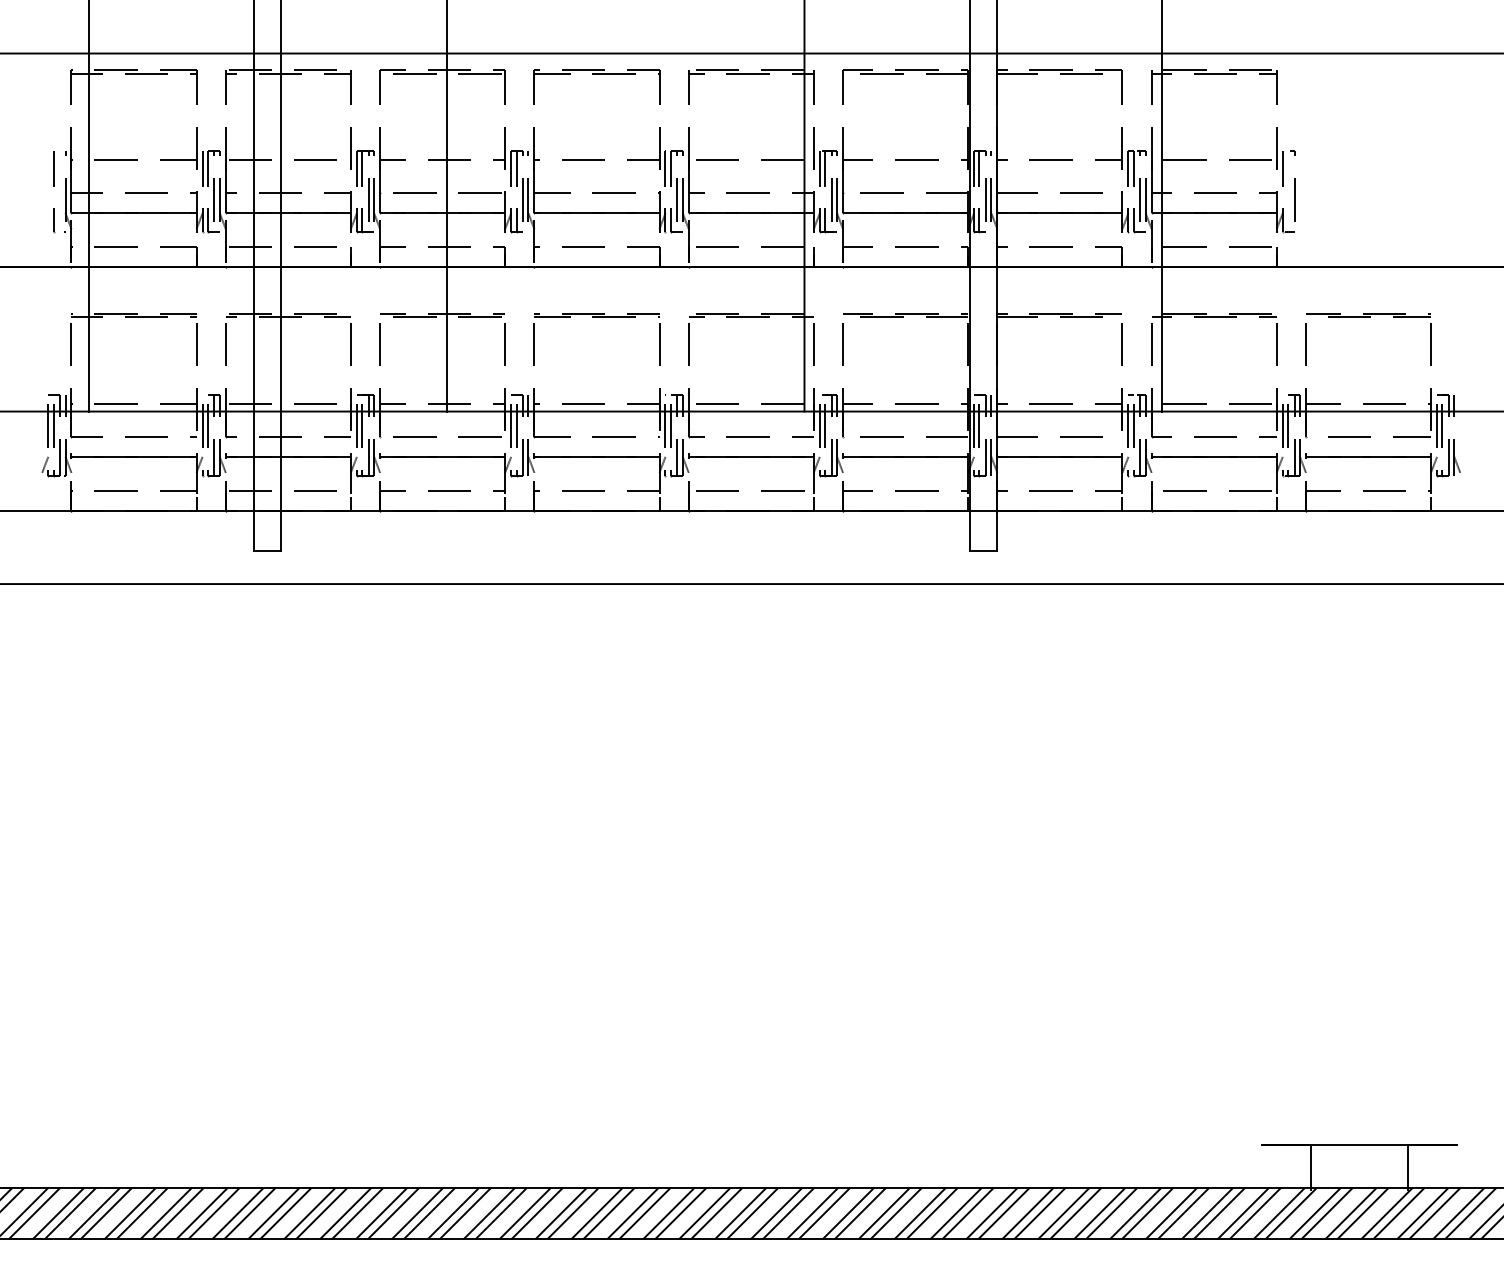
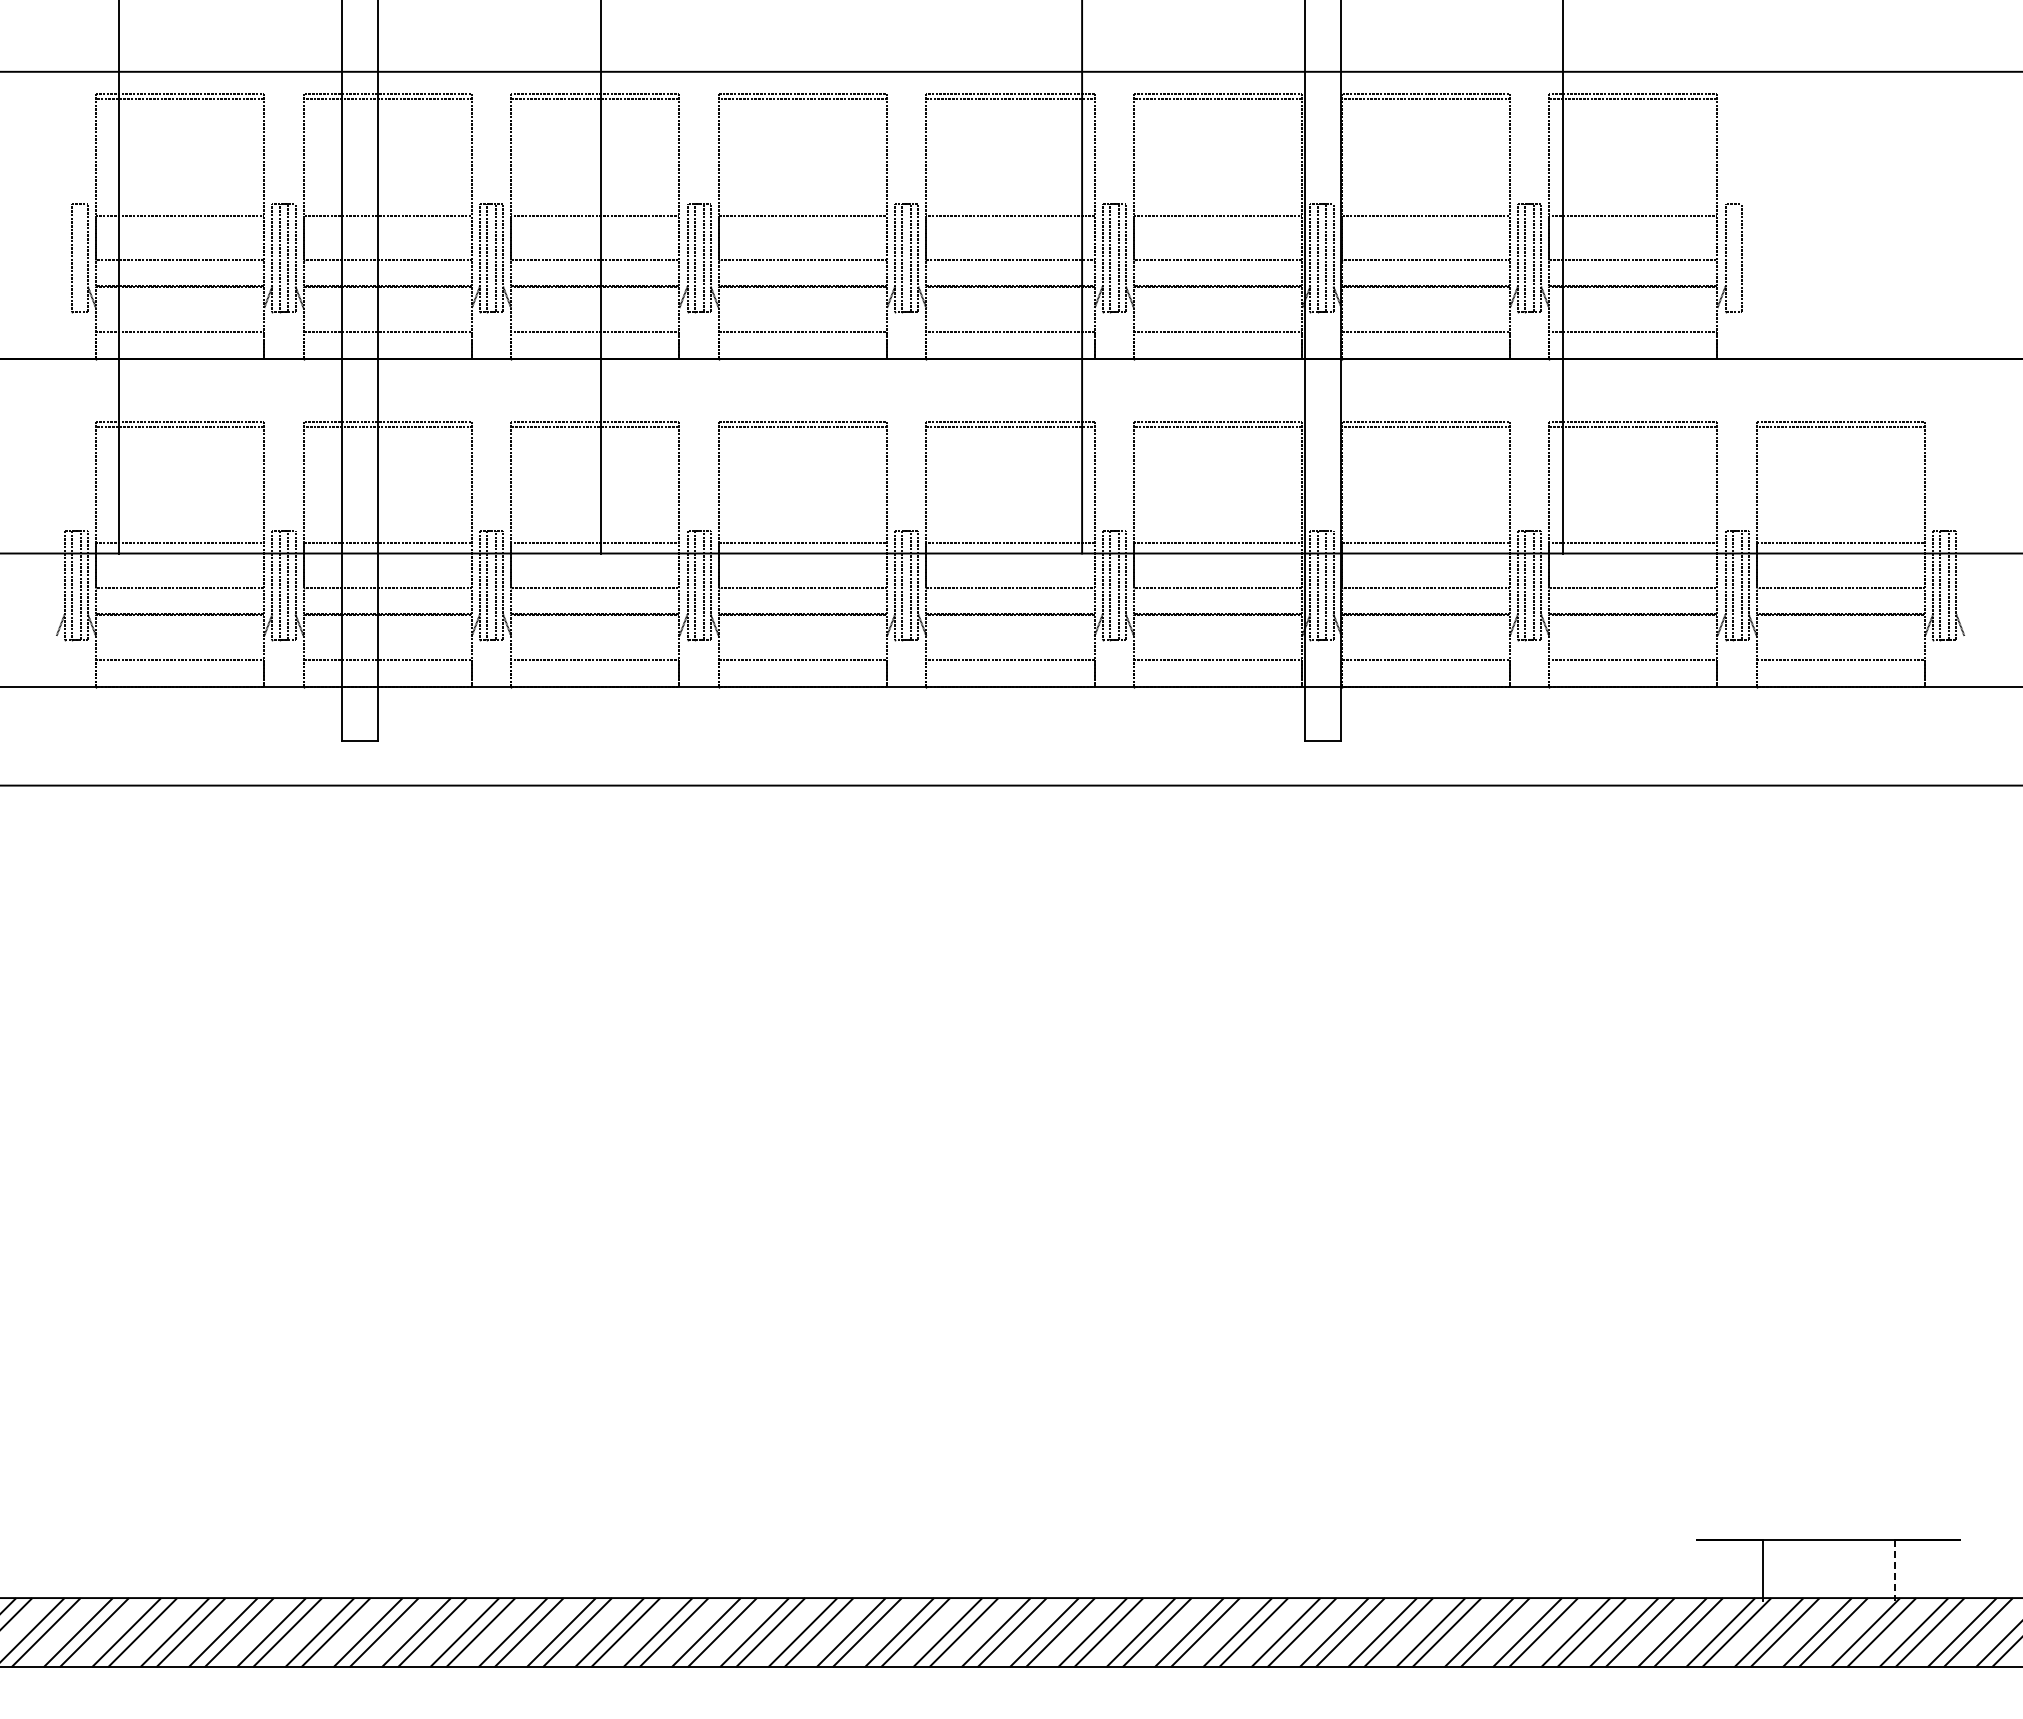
line: (1408, 1167) -> (1894, 1570), solid -> dashed

